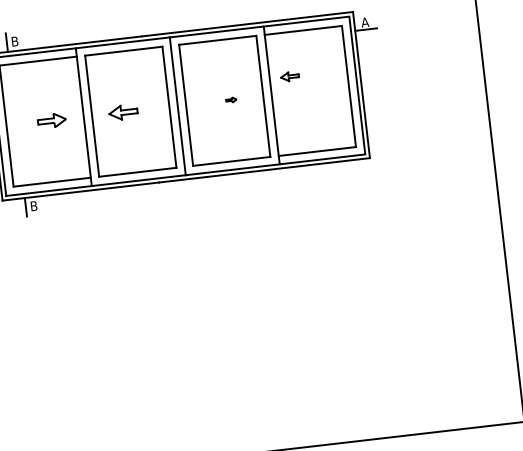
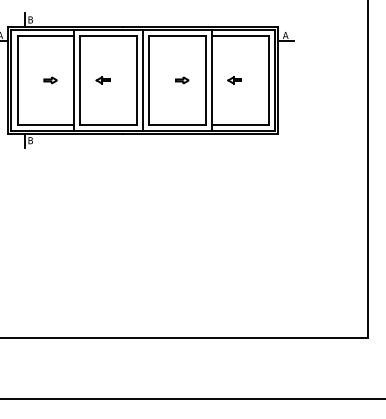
part: (289, 76) -> (234, 80), moved
part: (231, 100) -> (182, 80), size x1.67
part: (122, 112) -> (102, 80), size x0.62
part: (51, 120) -> (50, 80), size x0.62

